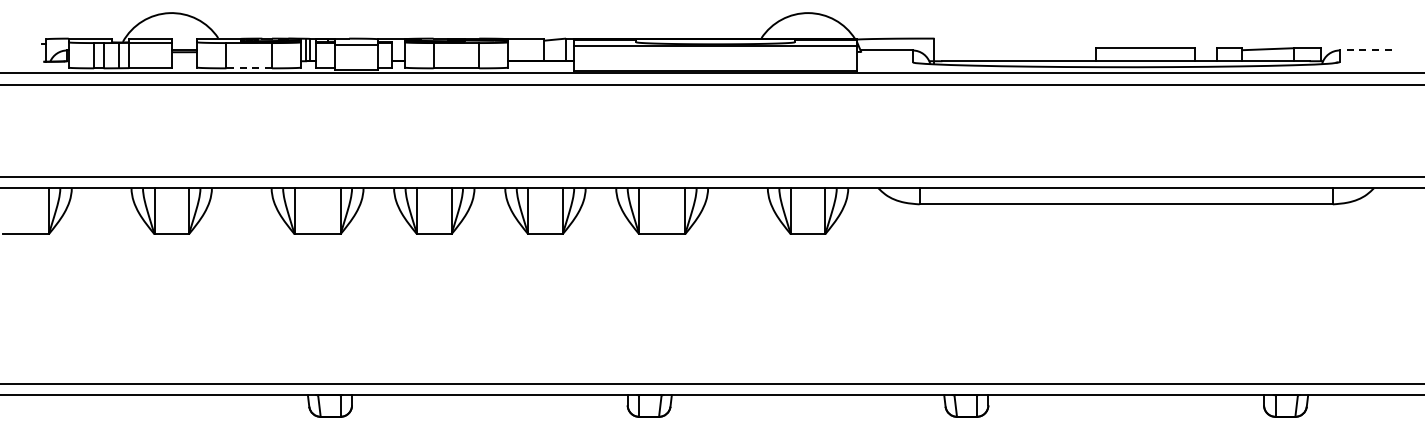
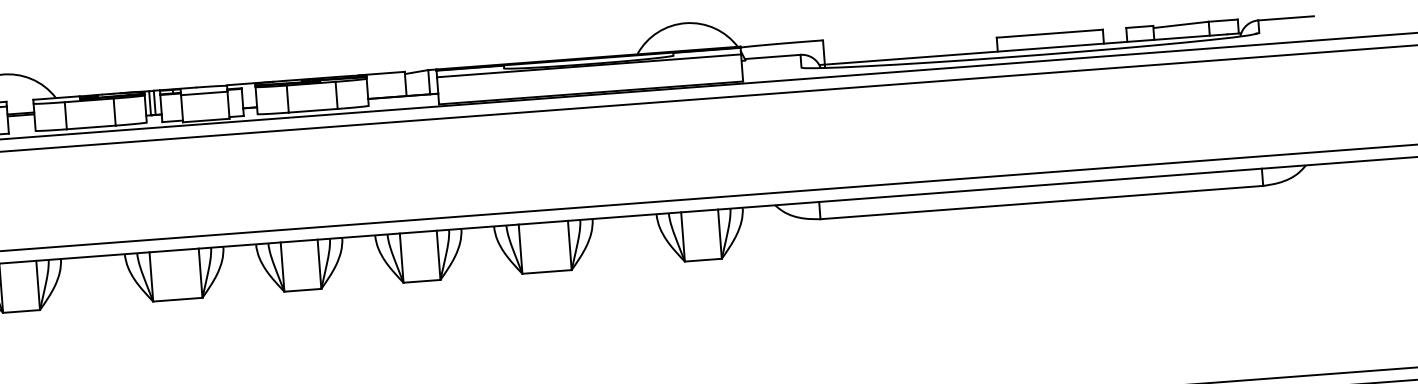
line: (1365, 50) -> (1285, 18), dashed -> solid
line: (249, 68) -> (91, 127), dashed -> solid

